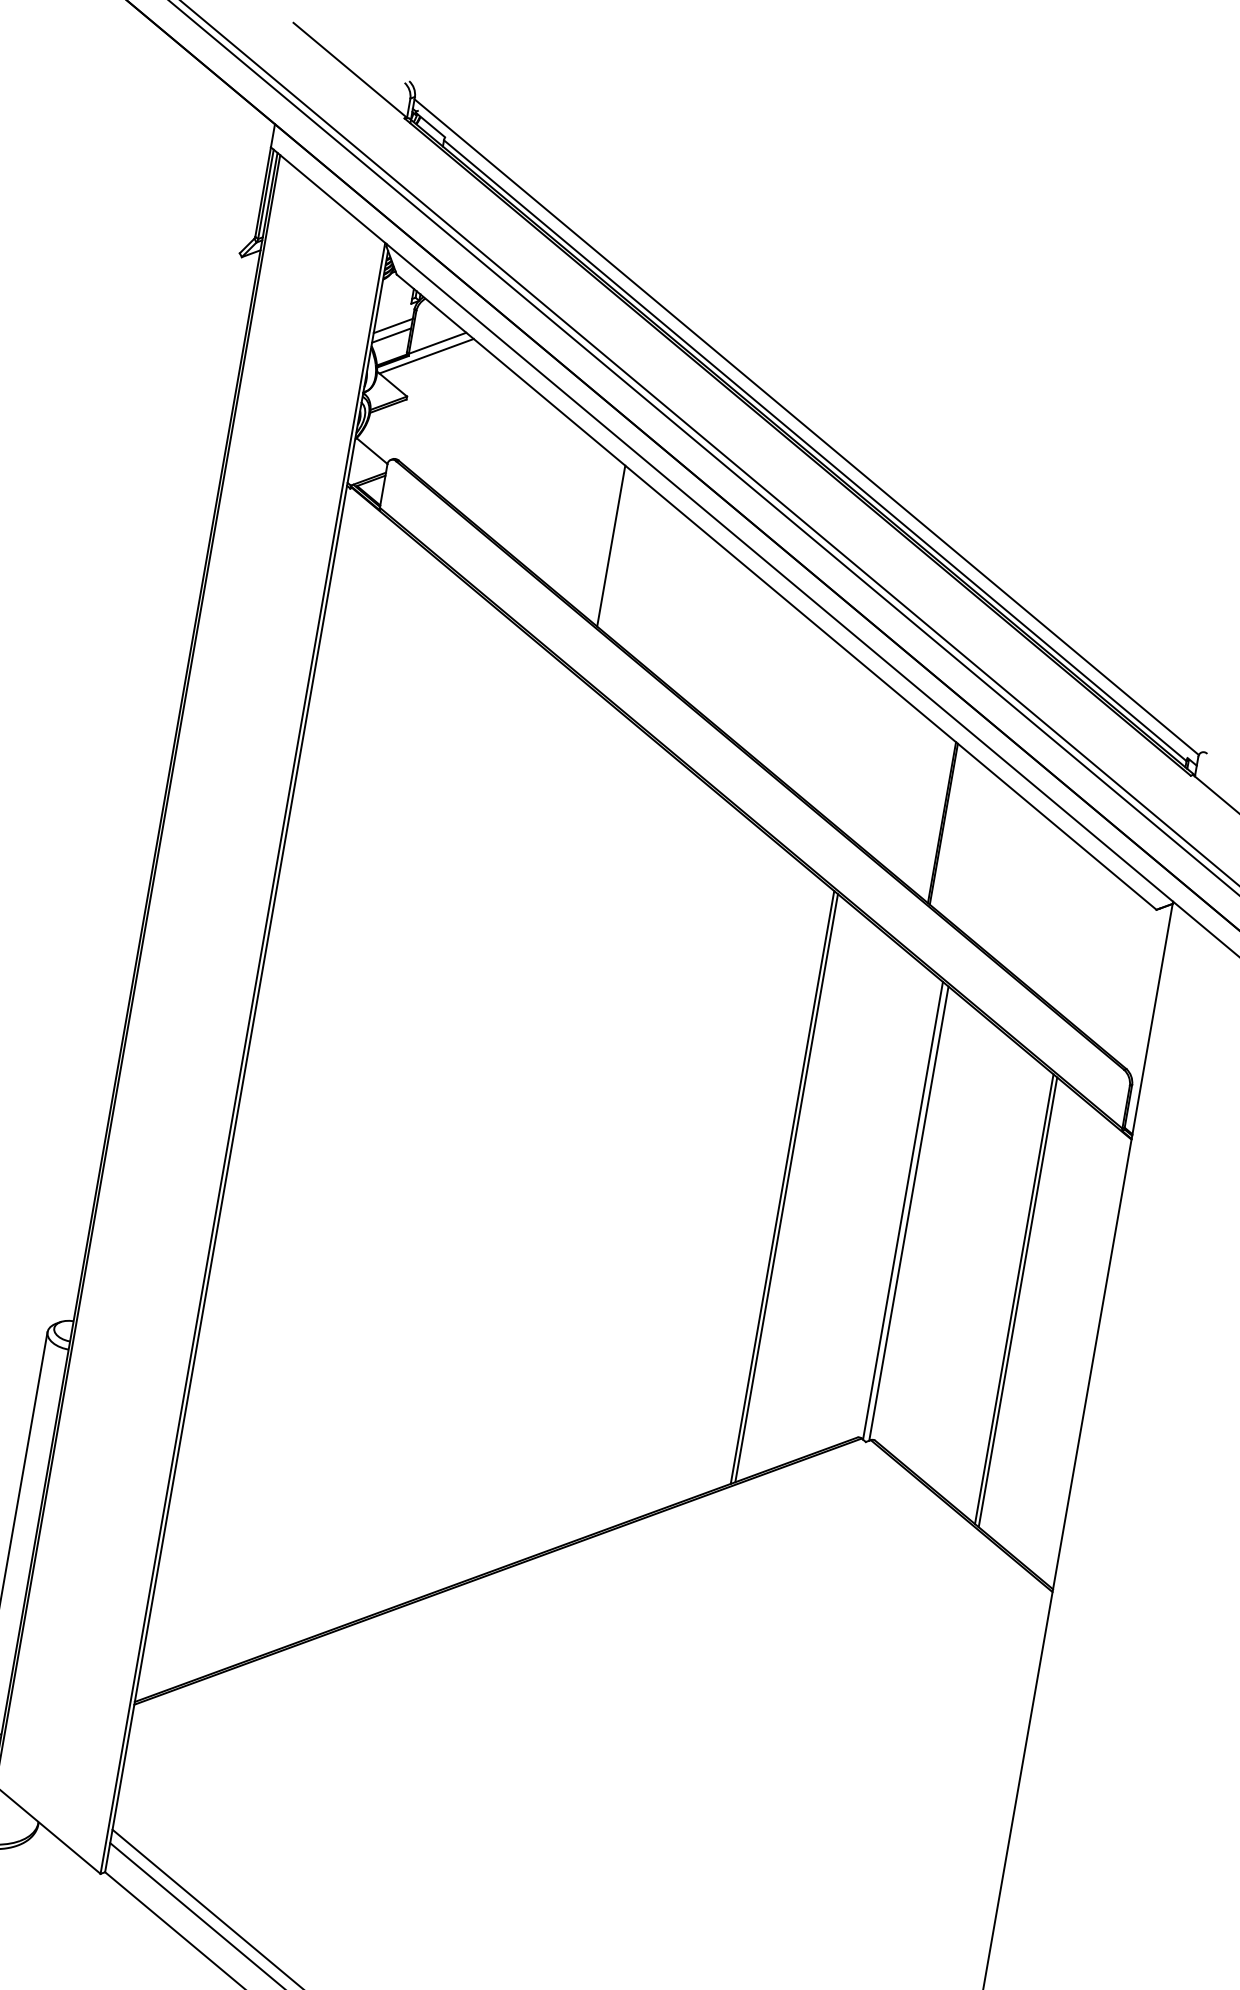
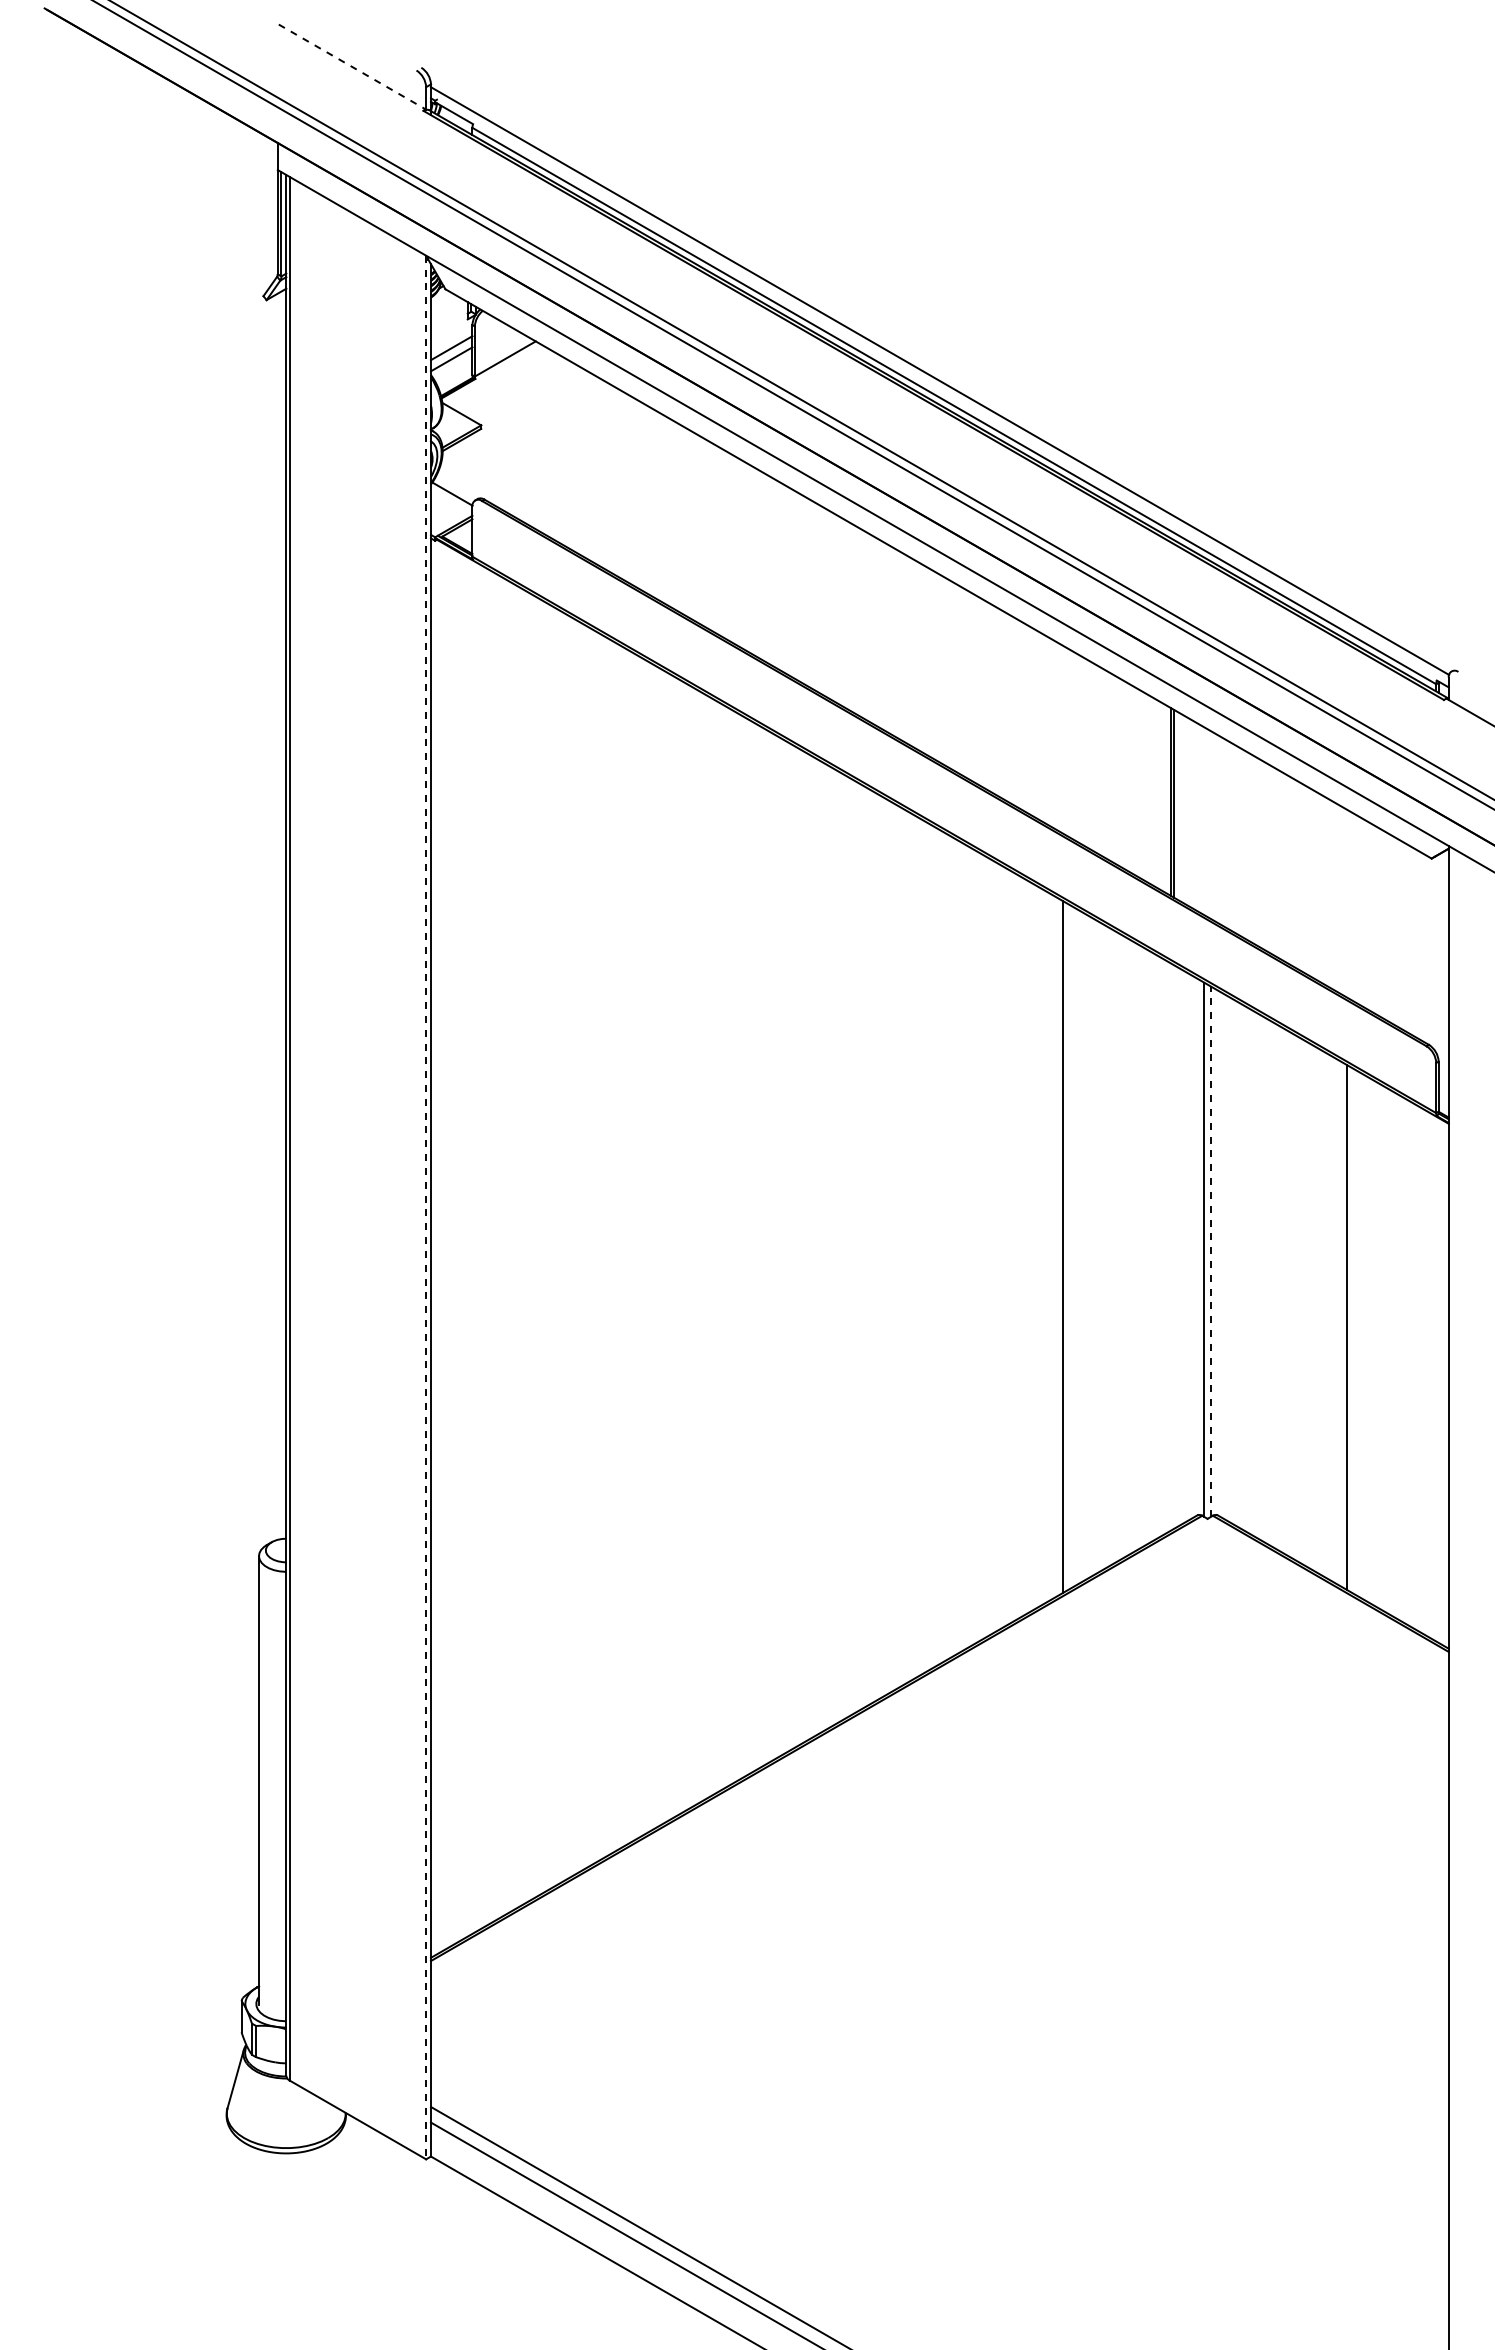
line: (350, 70) -> (352, 67), solid -> dashed
line: (426, 355) -> (495, 375), removed
line: (611, 546) -> (742, 554), removed
line: (243, 1058) -> (426, 1207), solid -> dashed
line: (786, 1187) -> (1067, 1246), removed
line: (909, 1213) -> (1211, 1251), solid -> dashed
line: (1018, 1302) -> (1352, 1330), removed

